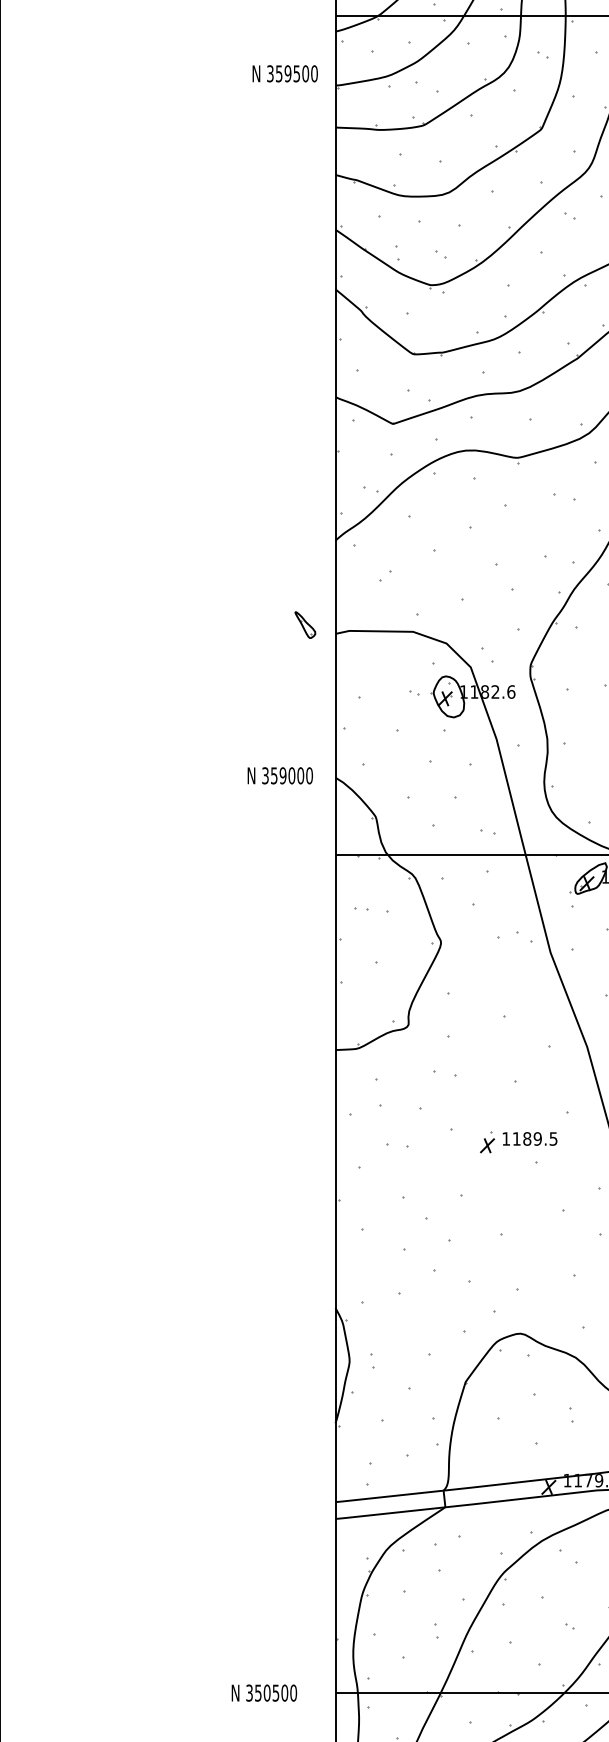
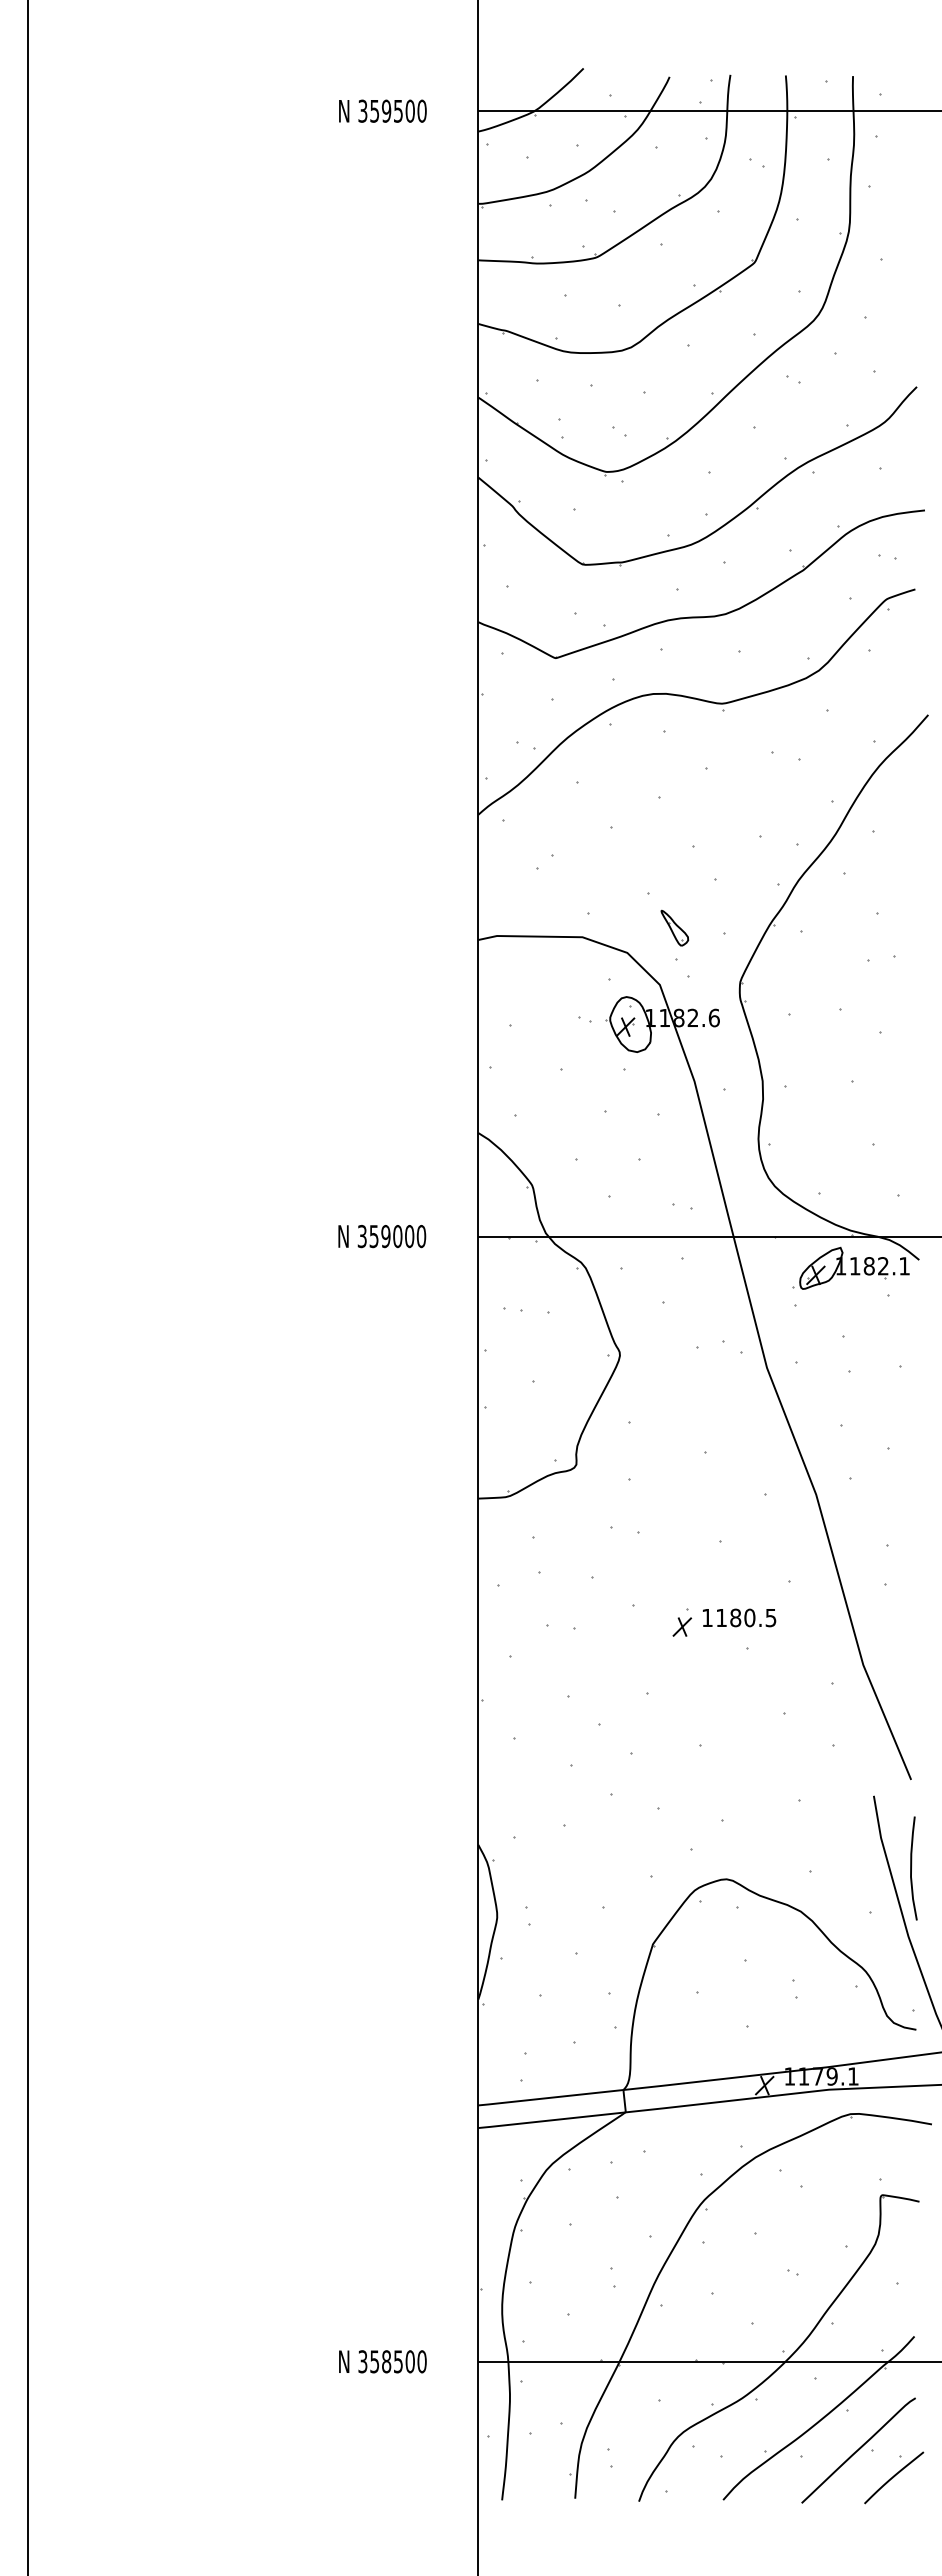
text: (284, 73) -> (382, 110), moved
part: (305, 624) -> (674, 927), moved
text: (280, 775) -> (382, 1236), moved
text: (537, 1139) -> (749, 1618), 1189.5 -> 1180.5
text: (267, 1692) -> (386, 2361), 350500 -> 358500

